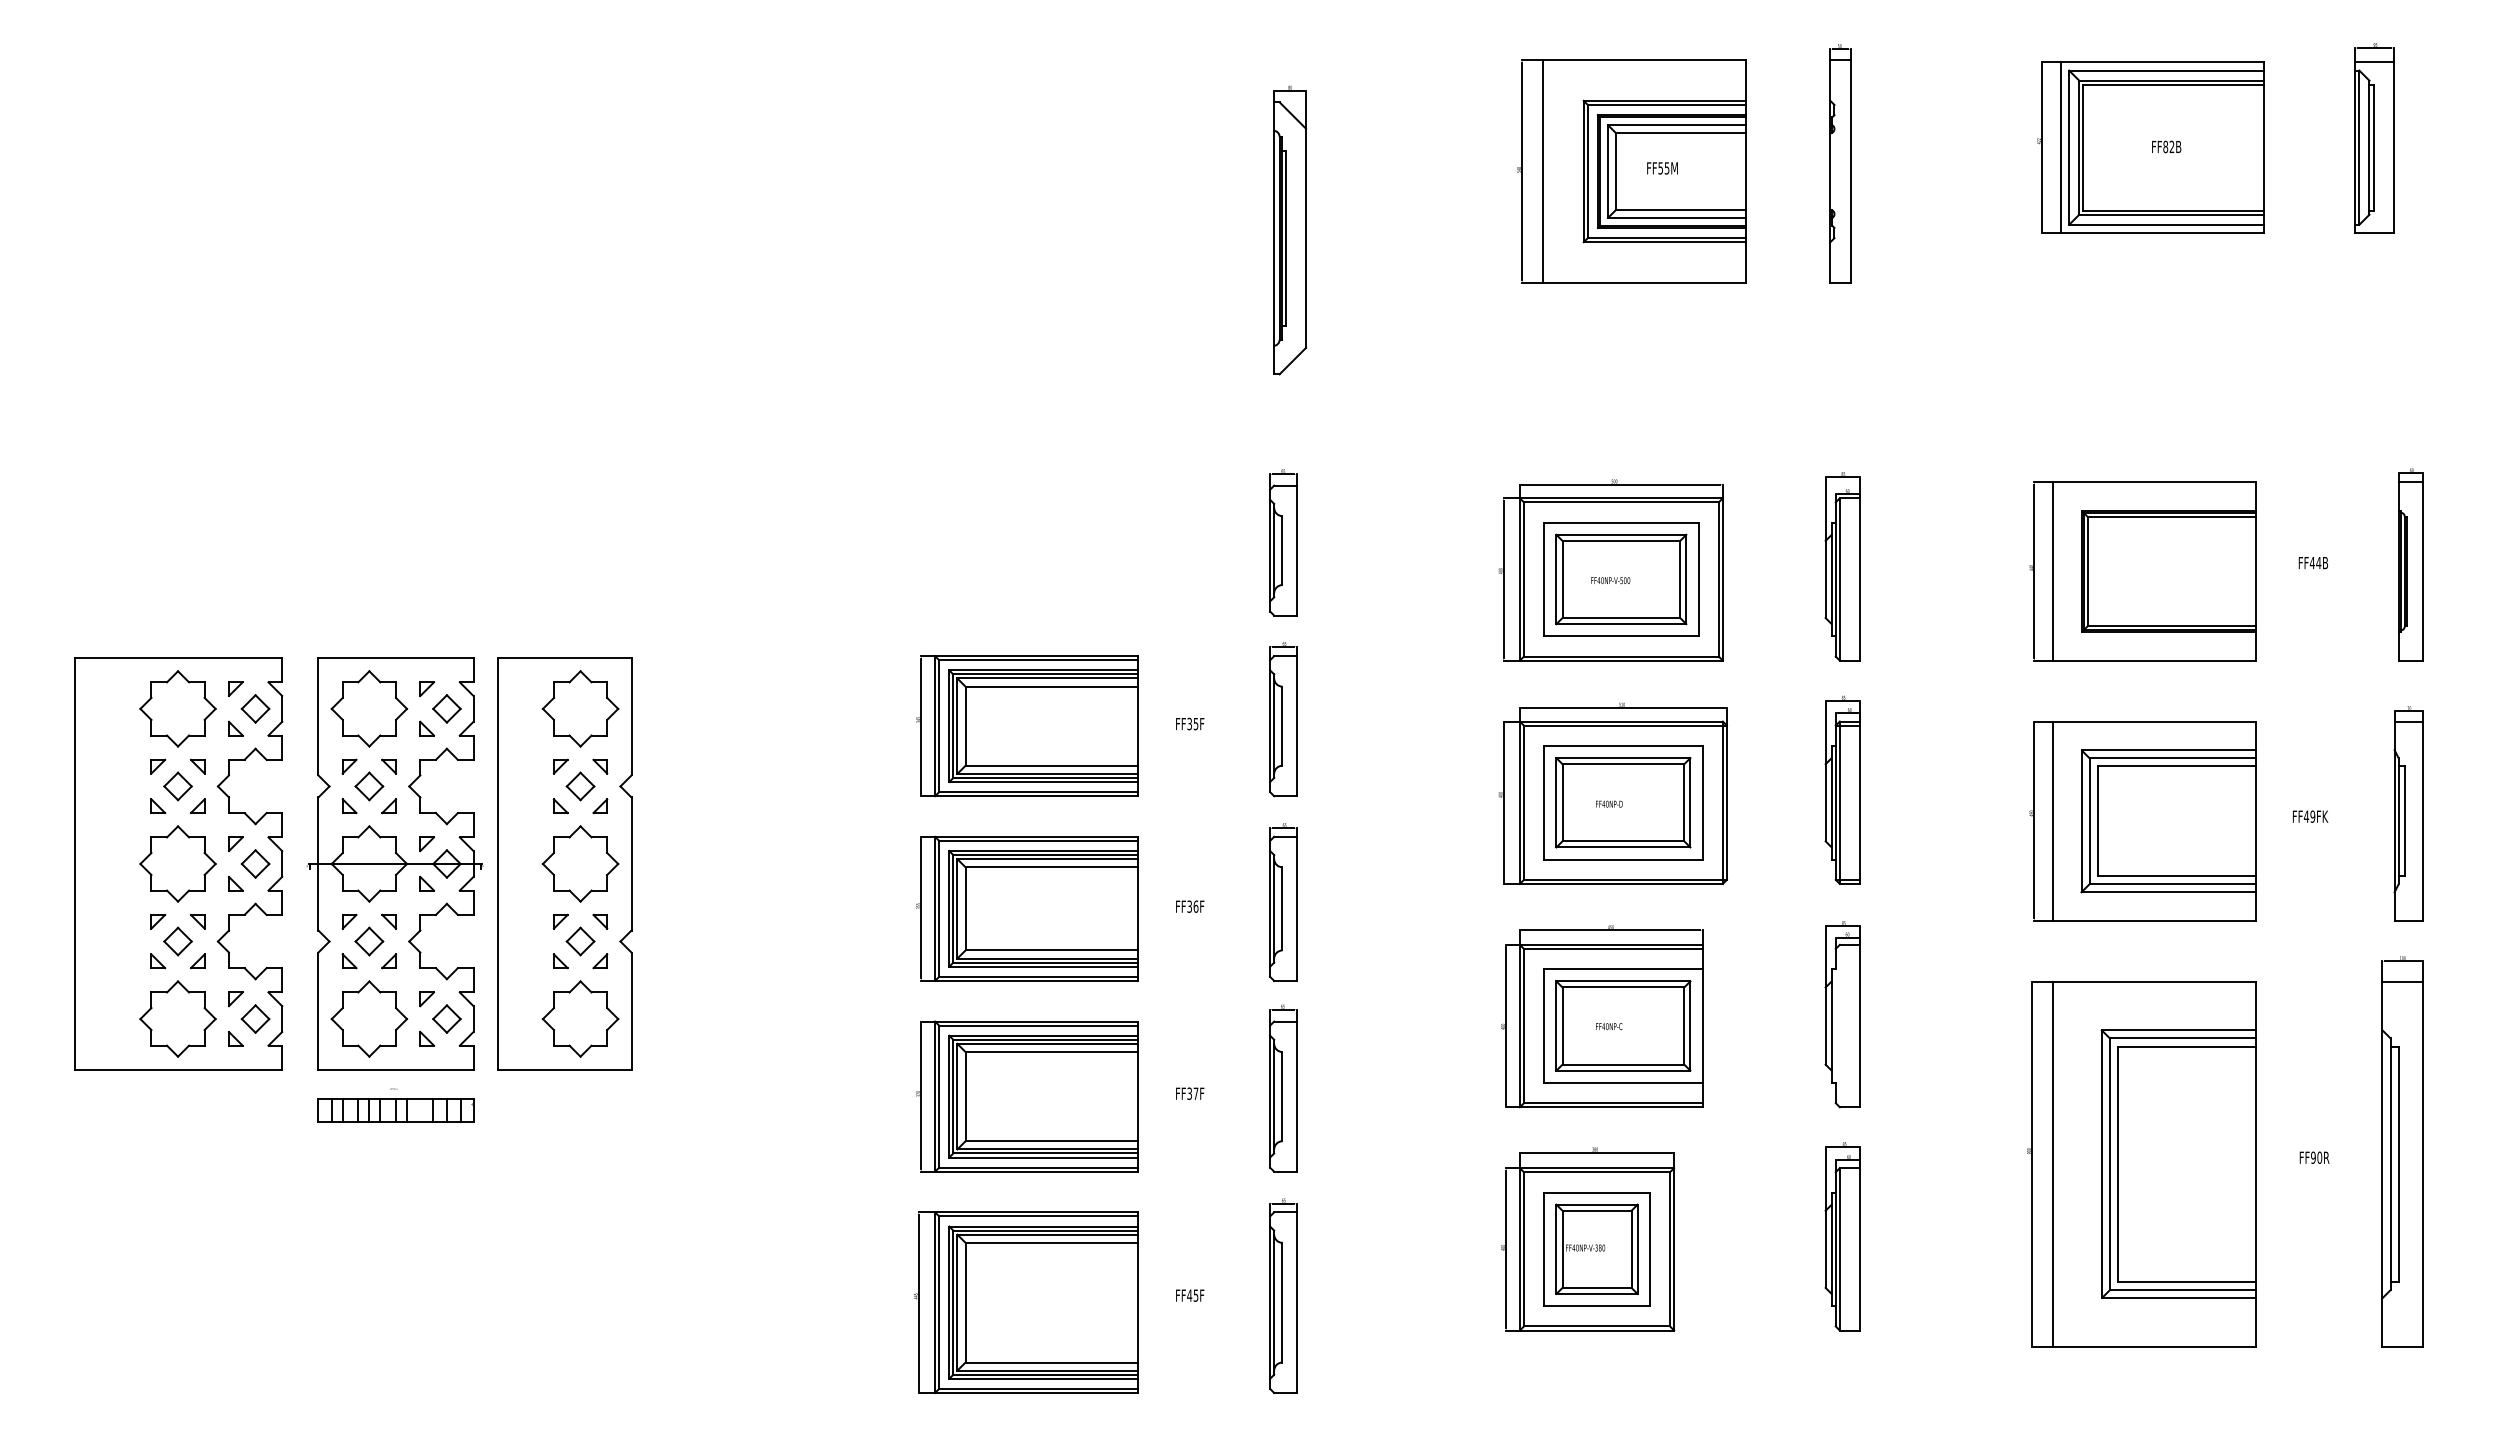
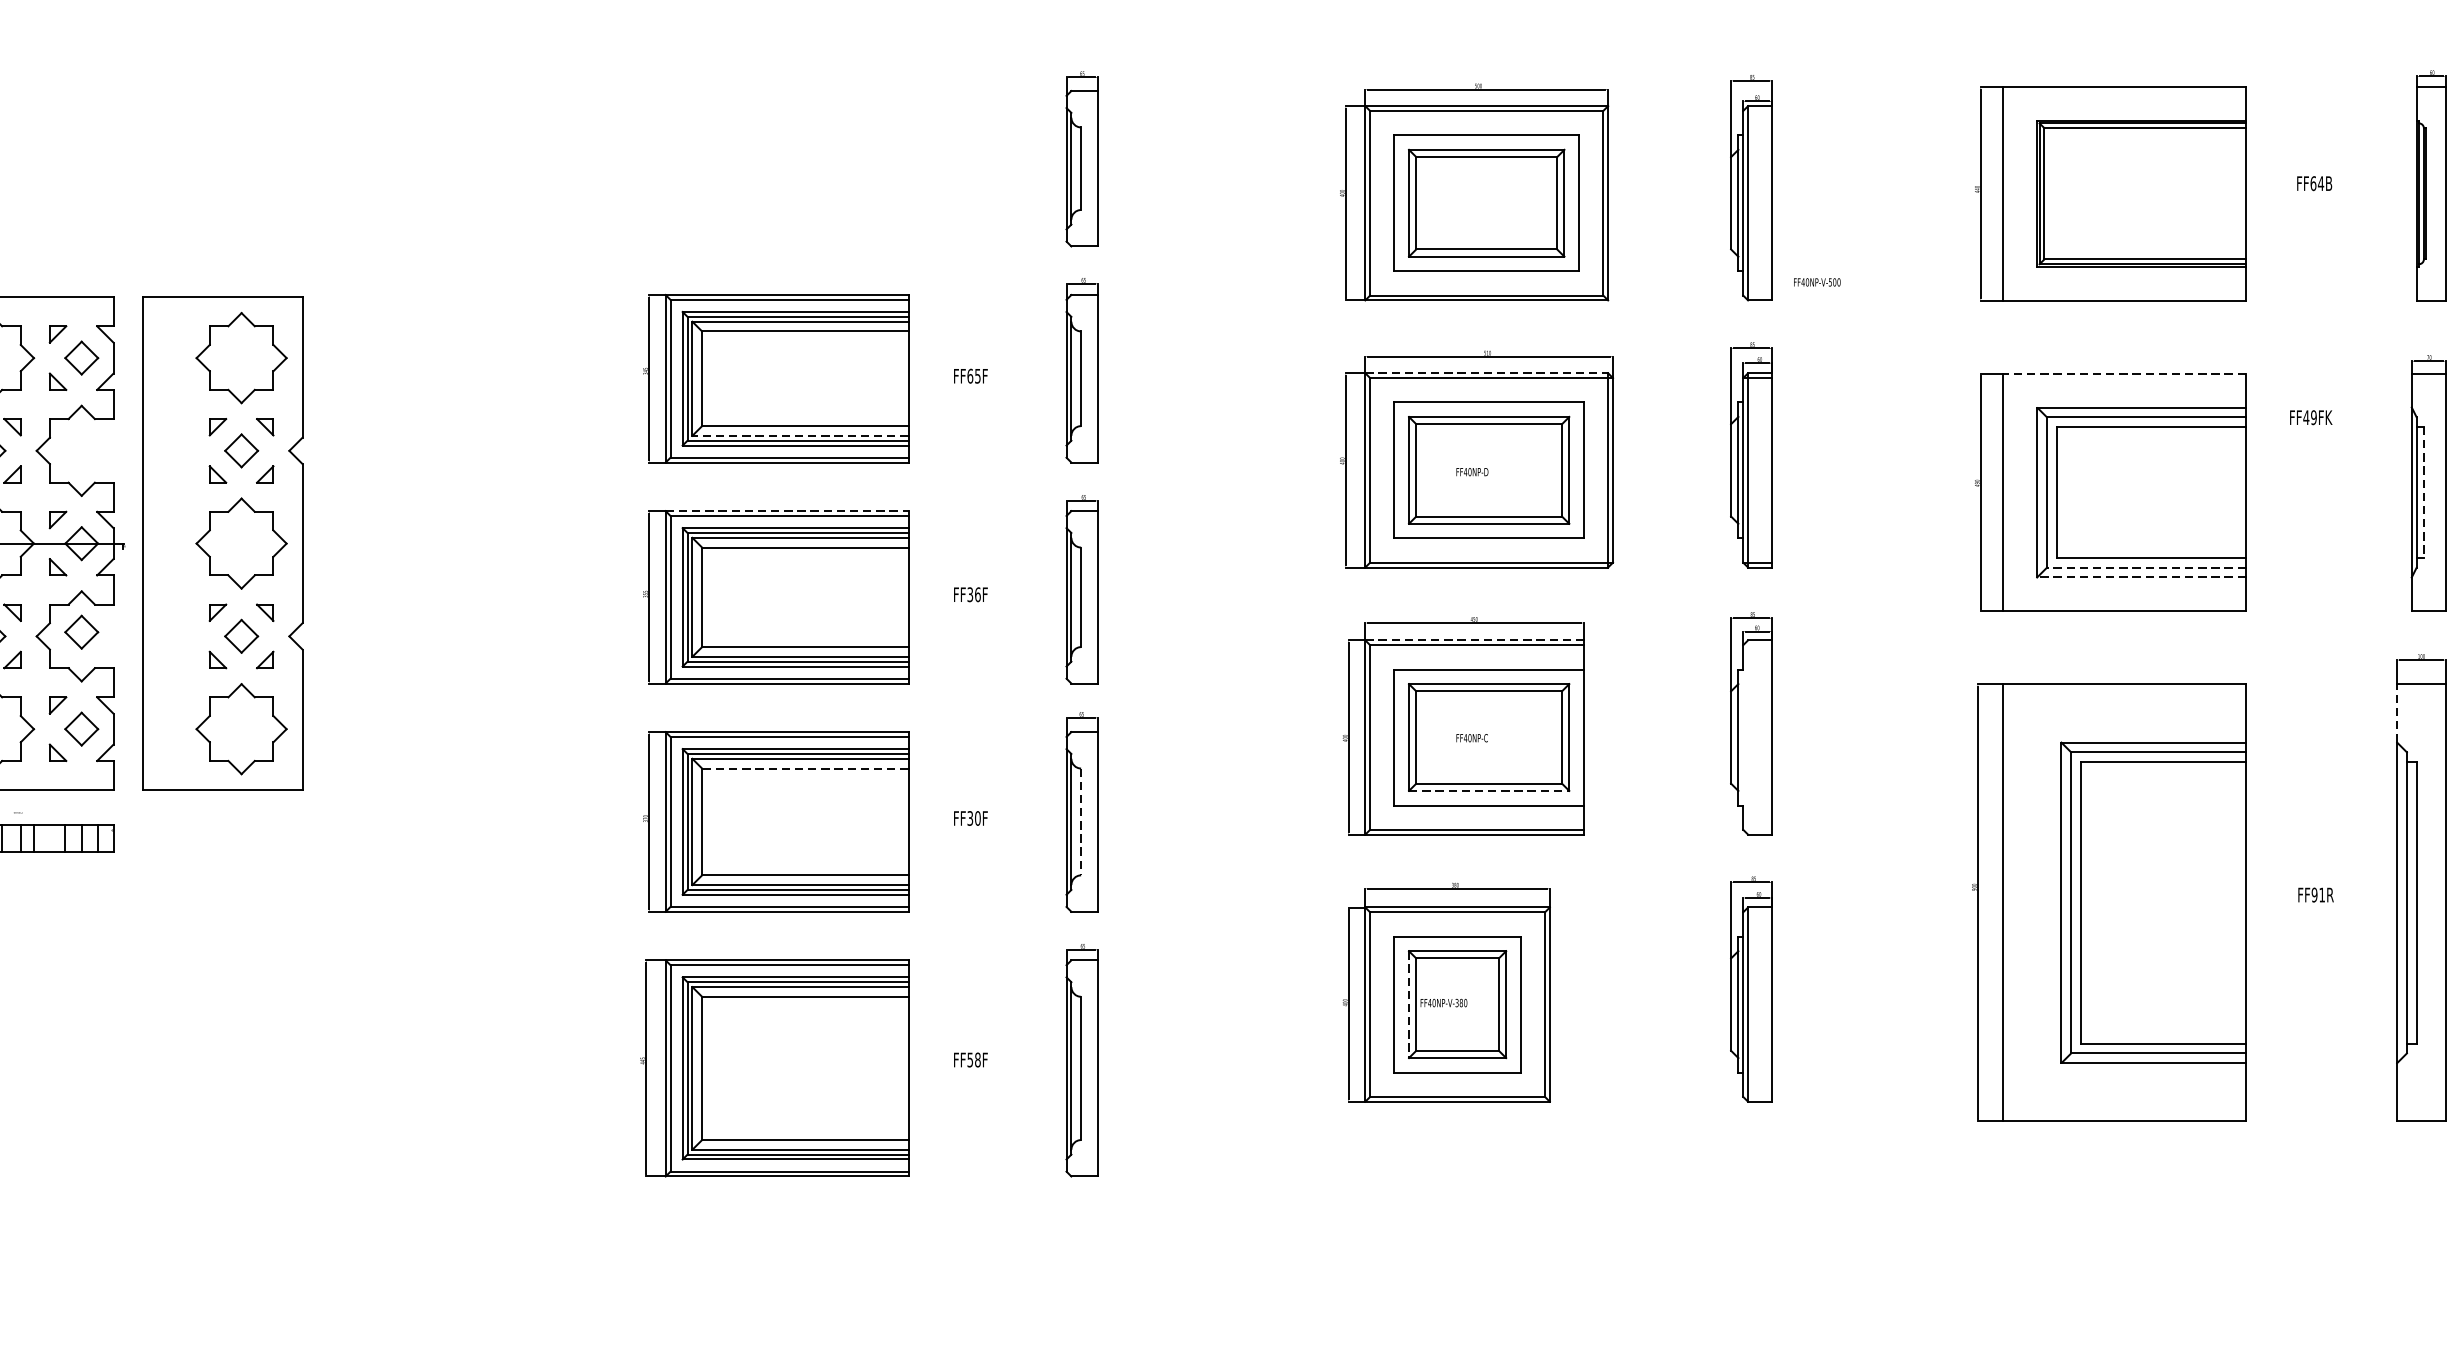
text: (2311, 562) -> (2312, 182), FF44B -> FF64B
text: (1610, 580) -> (1817, 282), moved
line: (1621, 721) -> (1486, 373), solid -> dashed
line: (2154, 721) -> (2124, 373), solid -> dashed
text: (1189, 723) -> (970, 375), FF35F -> FF65F
line: (1047, 773) -> (800, 435), solid -> dashed
text: (2310, 816) -> (2311, 417), moved
line: (2404, 821) -> (2423, 492), solid -> dashed
line: (1037, 836) -> (788, 510), solid -> dashed
line: (2172, 884) -> (2146, 568), solid -> dashed
line: (2168, 892) -> (2141, 577), solid -> dashed
part: (446, 937) -> (81, 631), added
line: (1611, 944) -> (1474, 639), solid -> dashed
line: (2382, 1005) -> (2397, 712), solid -> dashed
line: (1051, 1051) -> (804, 767), solid -> dashed
line: (1623, 1070) -> (1489, 790), solid -> dashed
text: (1195, 1093) -> (977, 818), FF37F -> FF30F
line: (1282, 1096) -> (1081, 821), solid -> dashed
text: (2319, 1157) -> (2321, 894), FF90R -> FF91R
line: (1556, 1249) -> (1409, 1004), solid -> dashed
text: (1192, 1295) -> (973, 1059), FF45F -> FF58F

